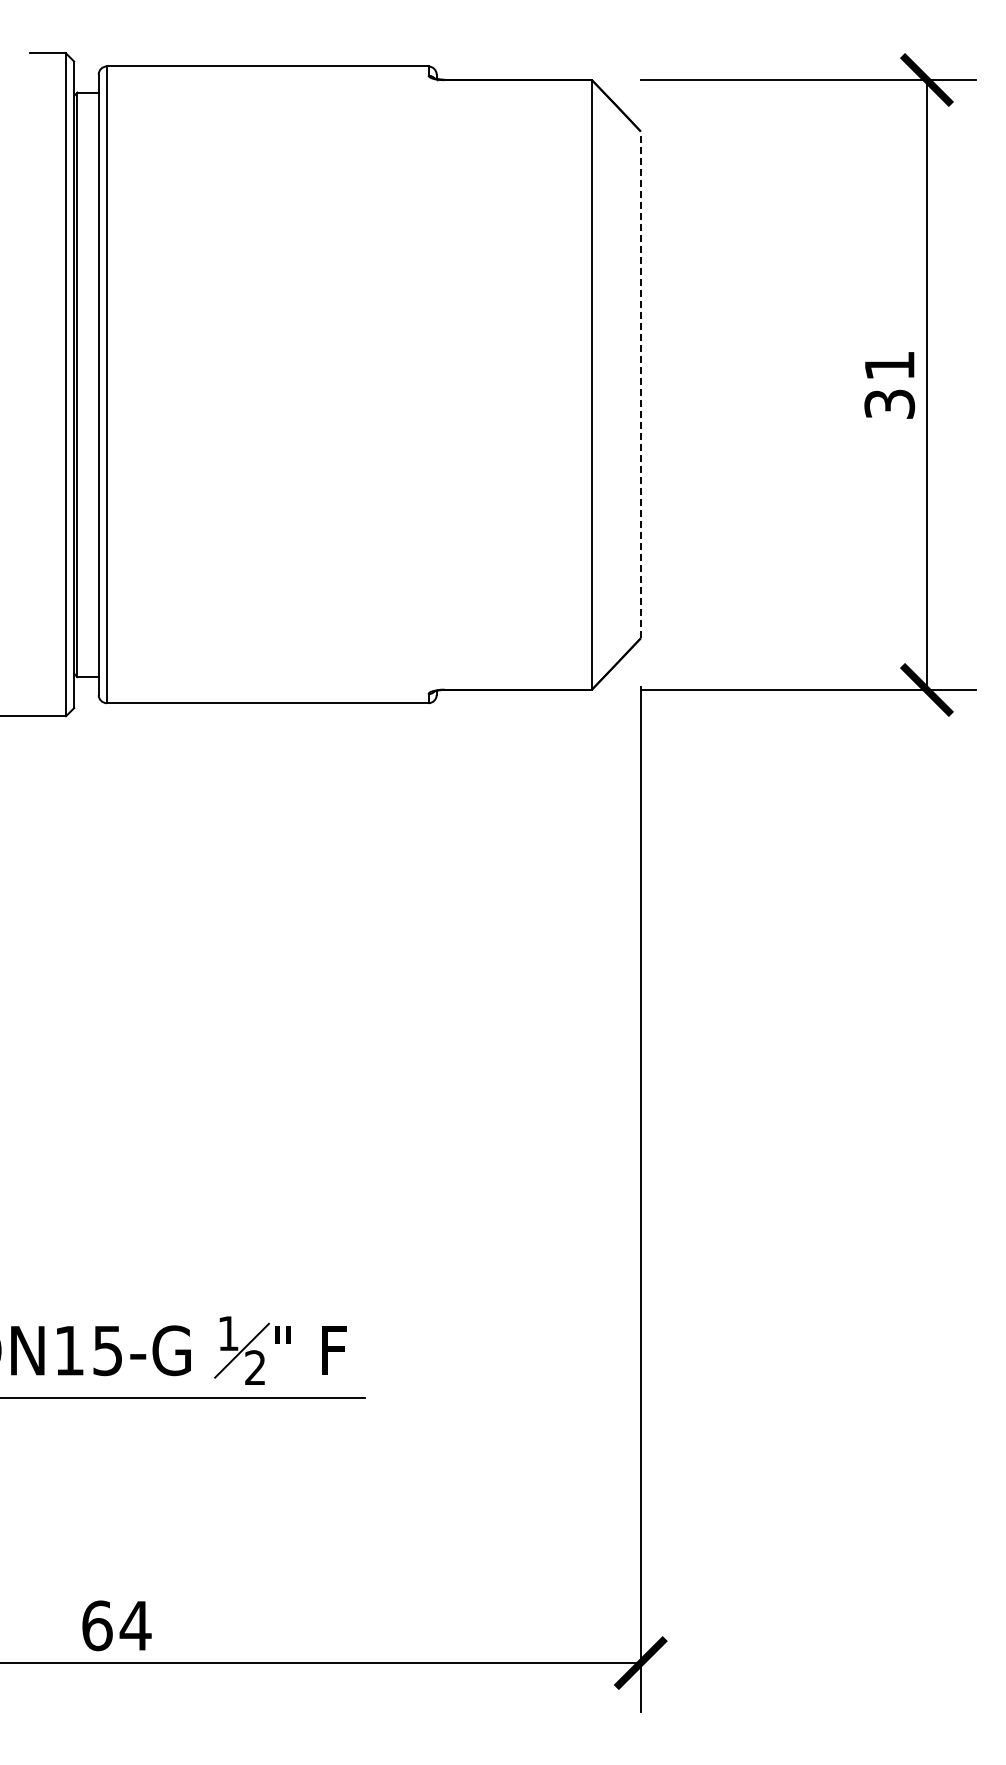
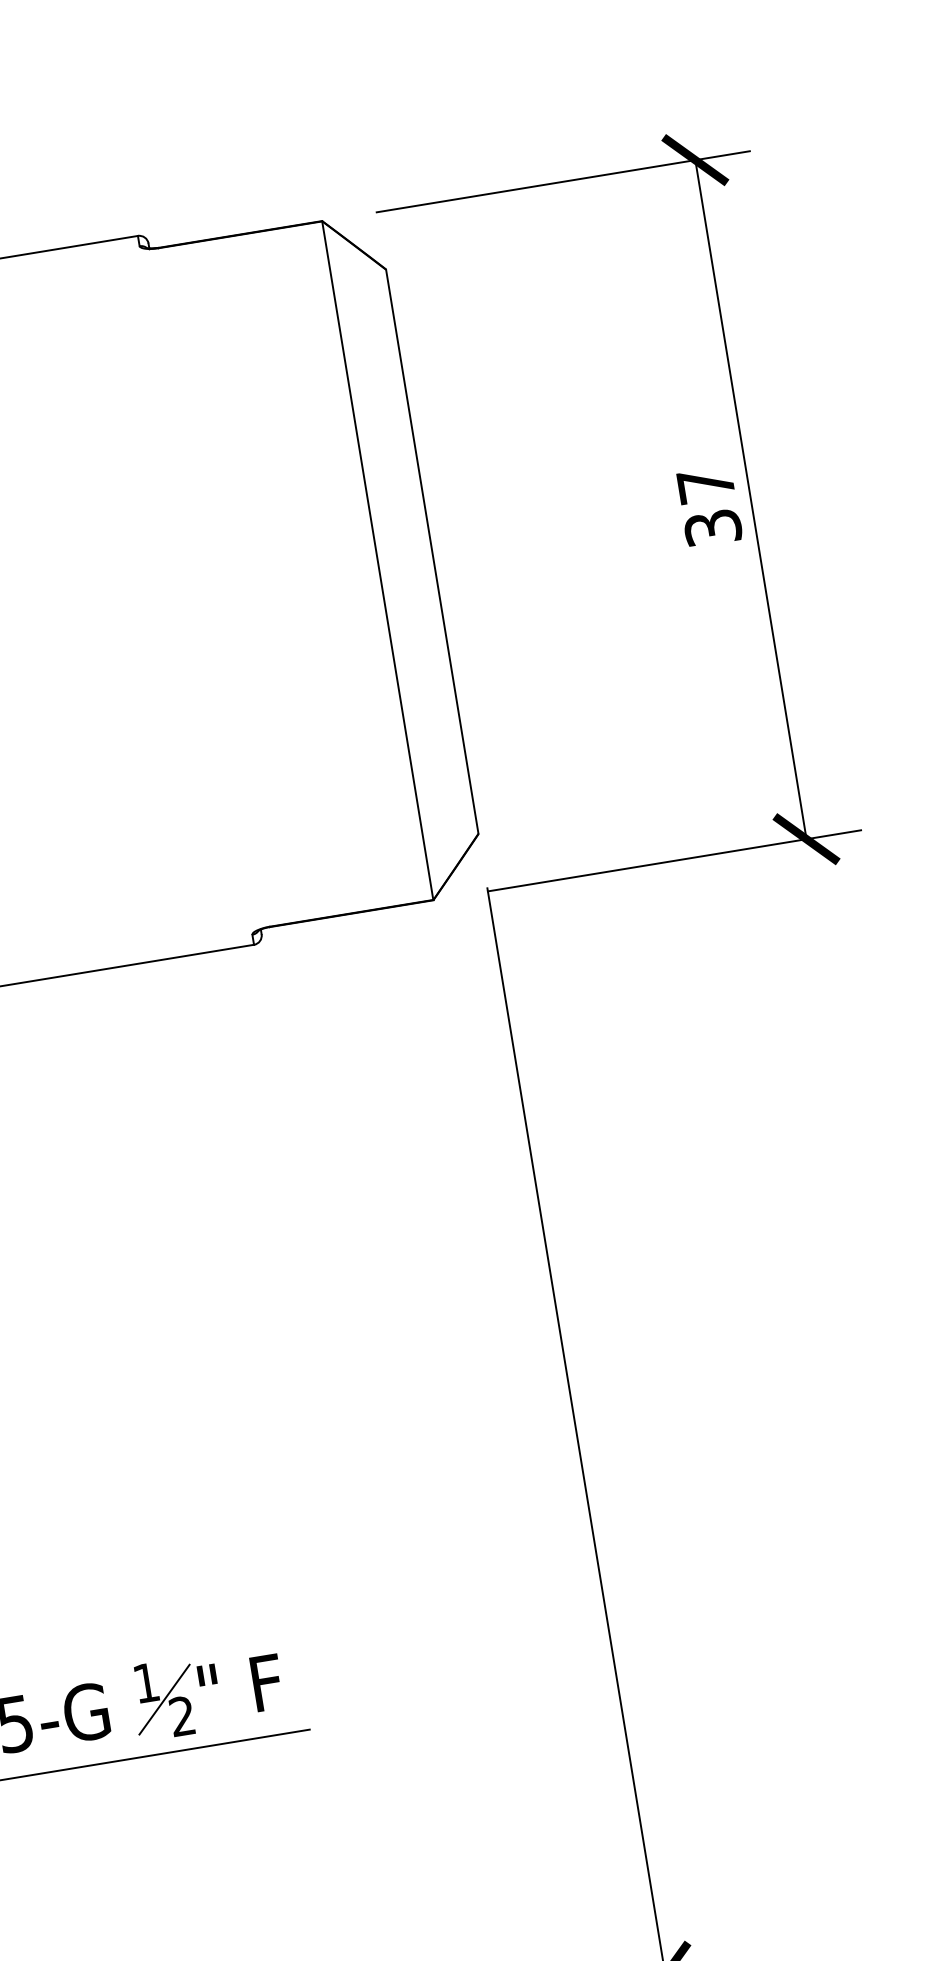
text: (889, 365) -> (705, 484), 31 -> 37
line: (640, 384) -> (431, 551), dashed -> solid

